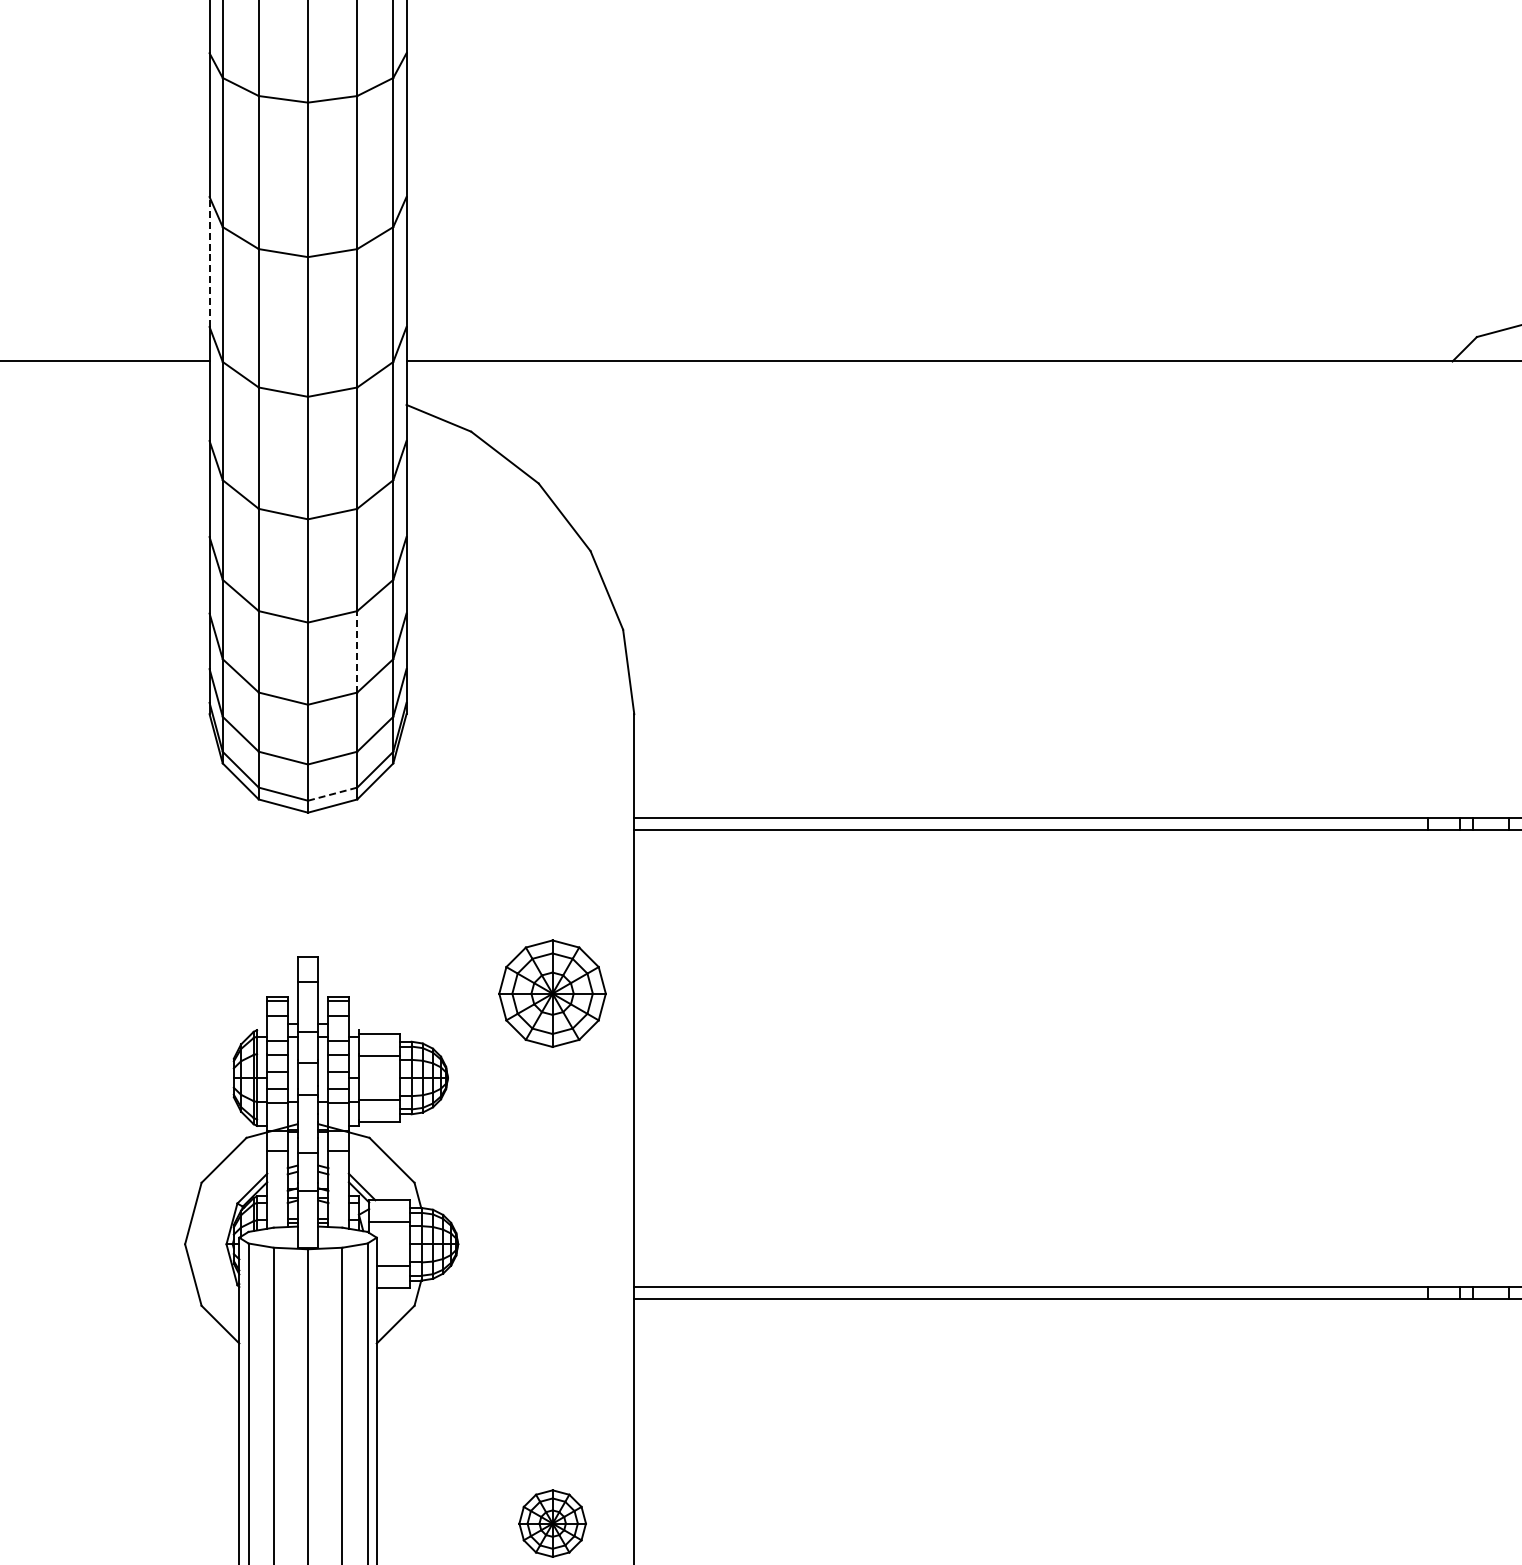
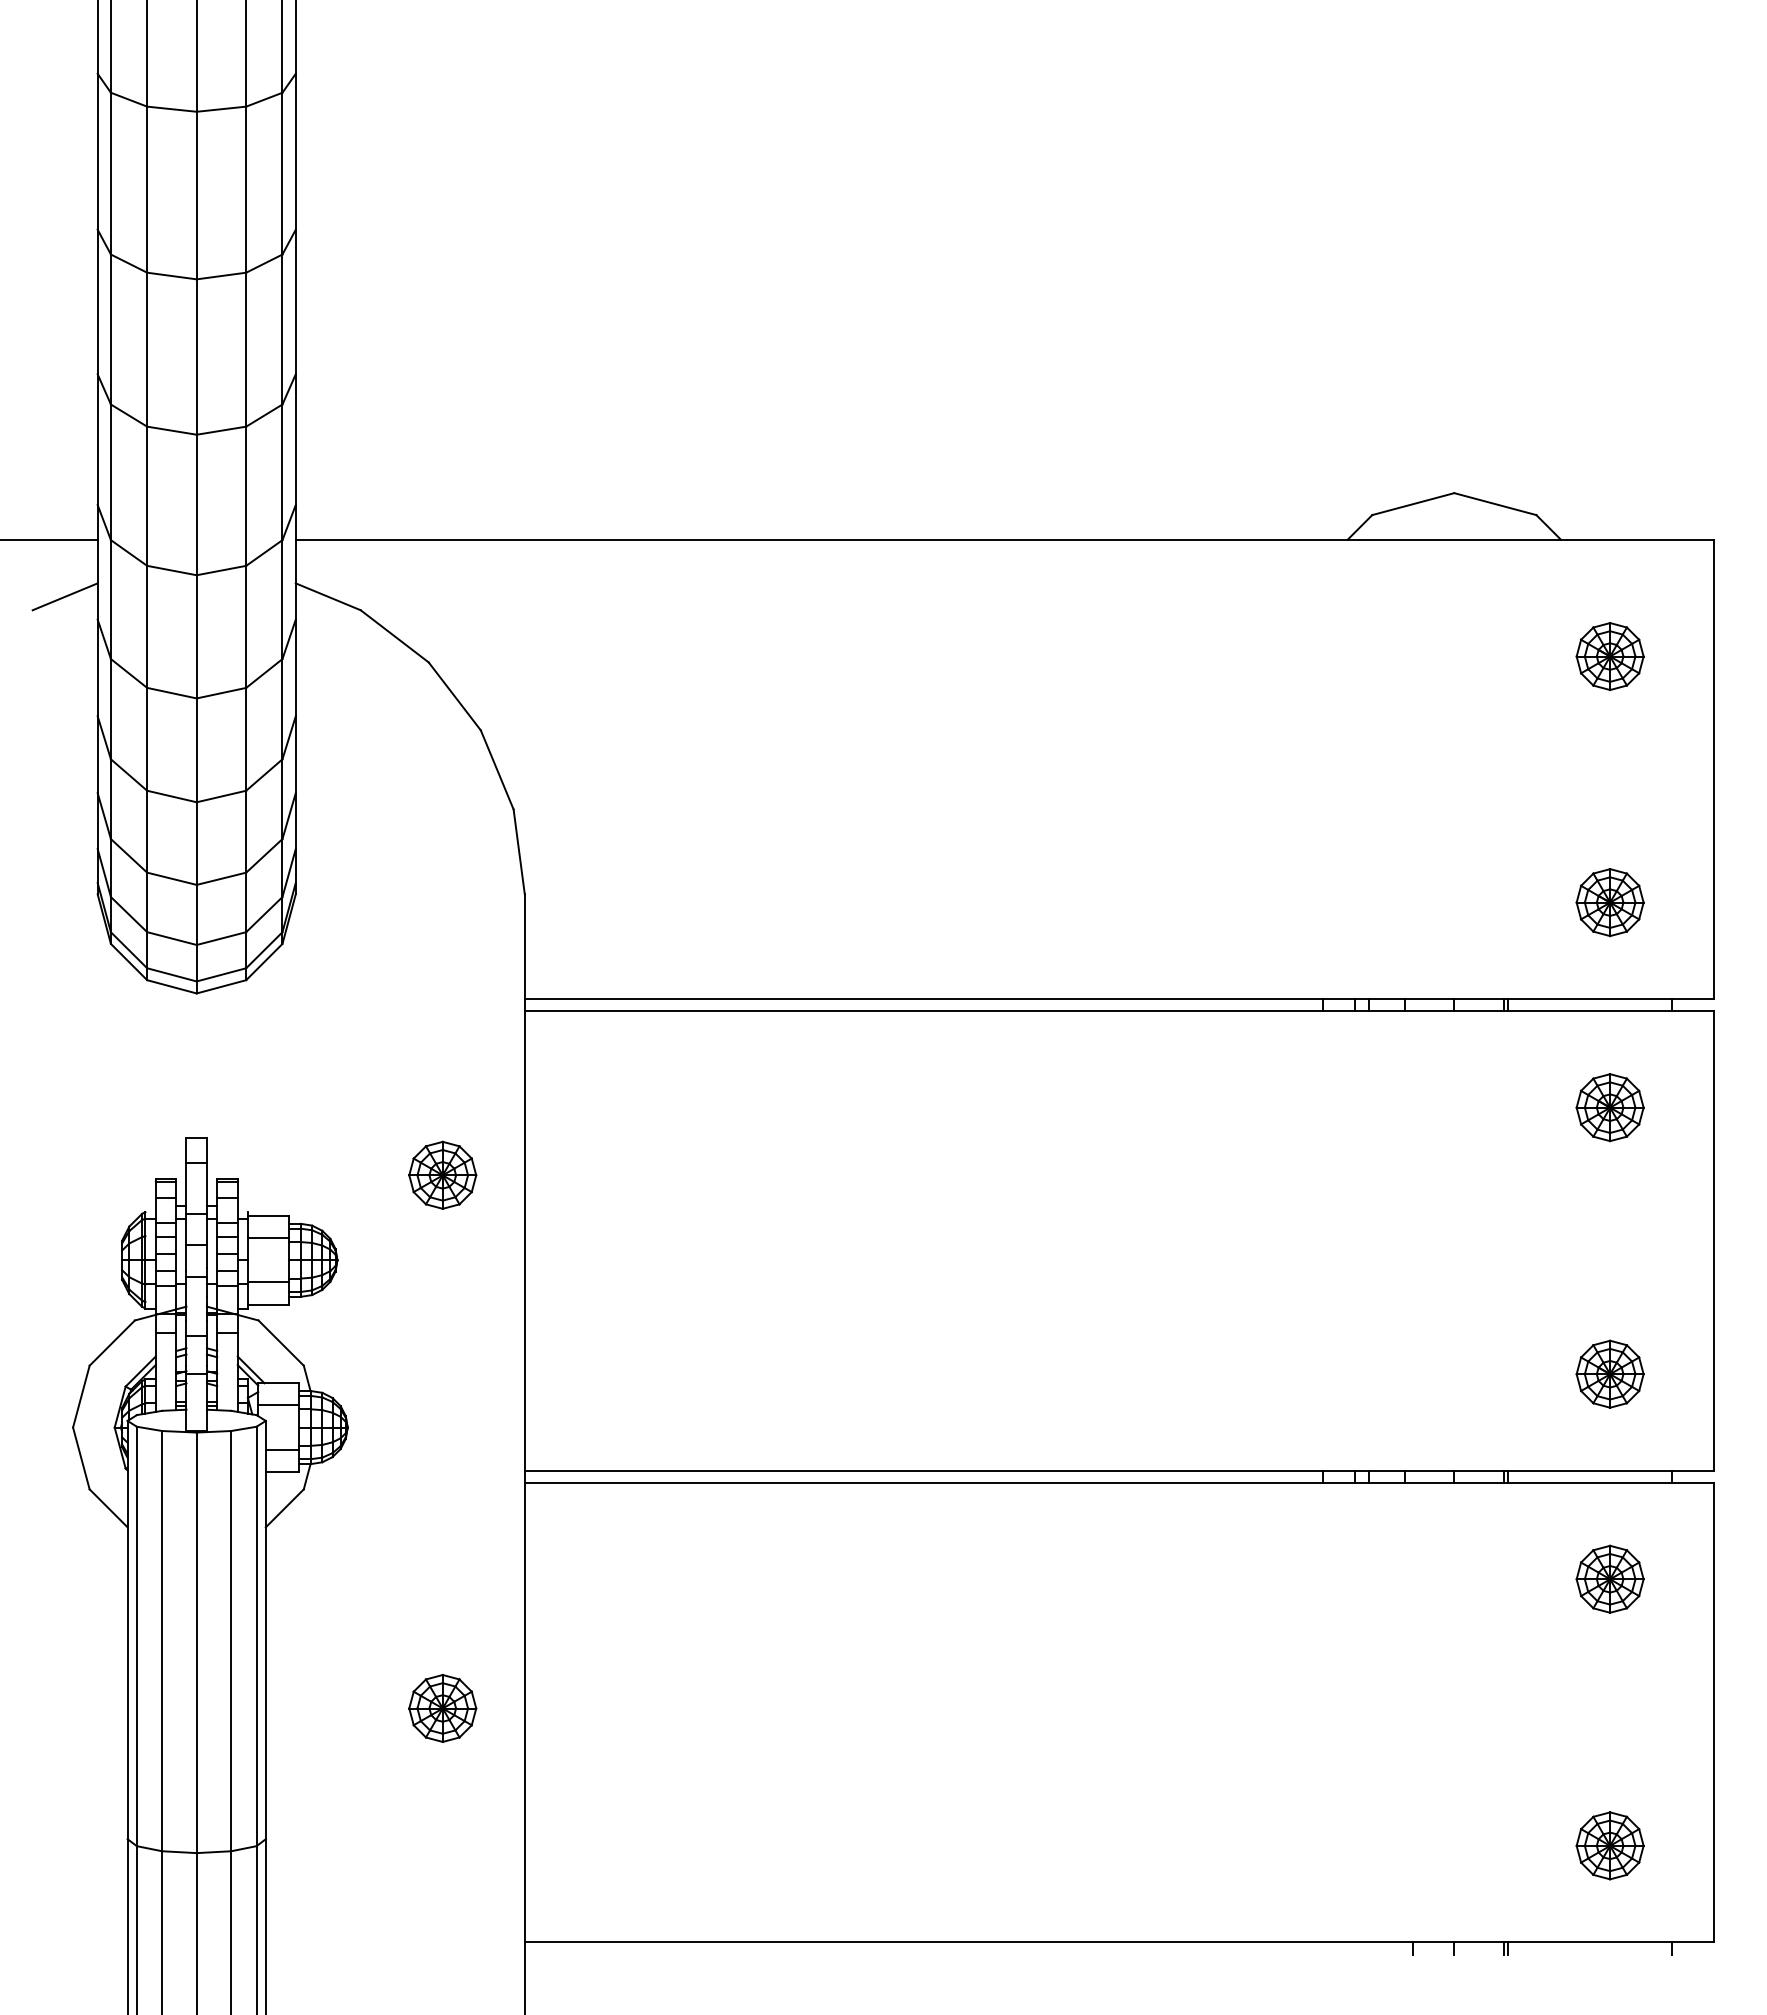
line: (209, 261) -> (97, 439), dashed -> solid
line: (176, 417) -> (64, 596), added
line: (357, 651) -> (246, 831), dashed -> solid
line: (332, 793) -> (221, 974), dashed -> solid
part: (552, 992) -> (442, 1174), size x0.62

